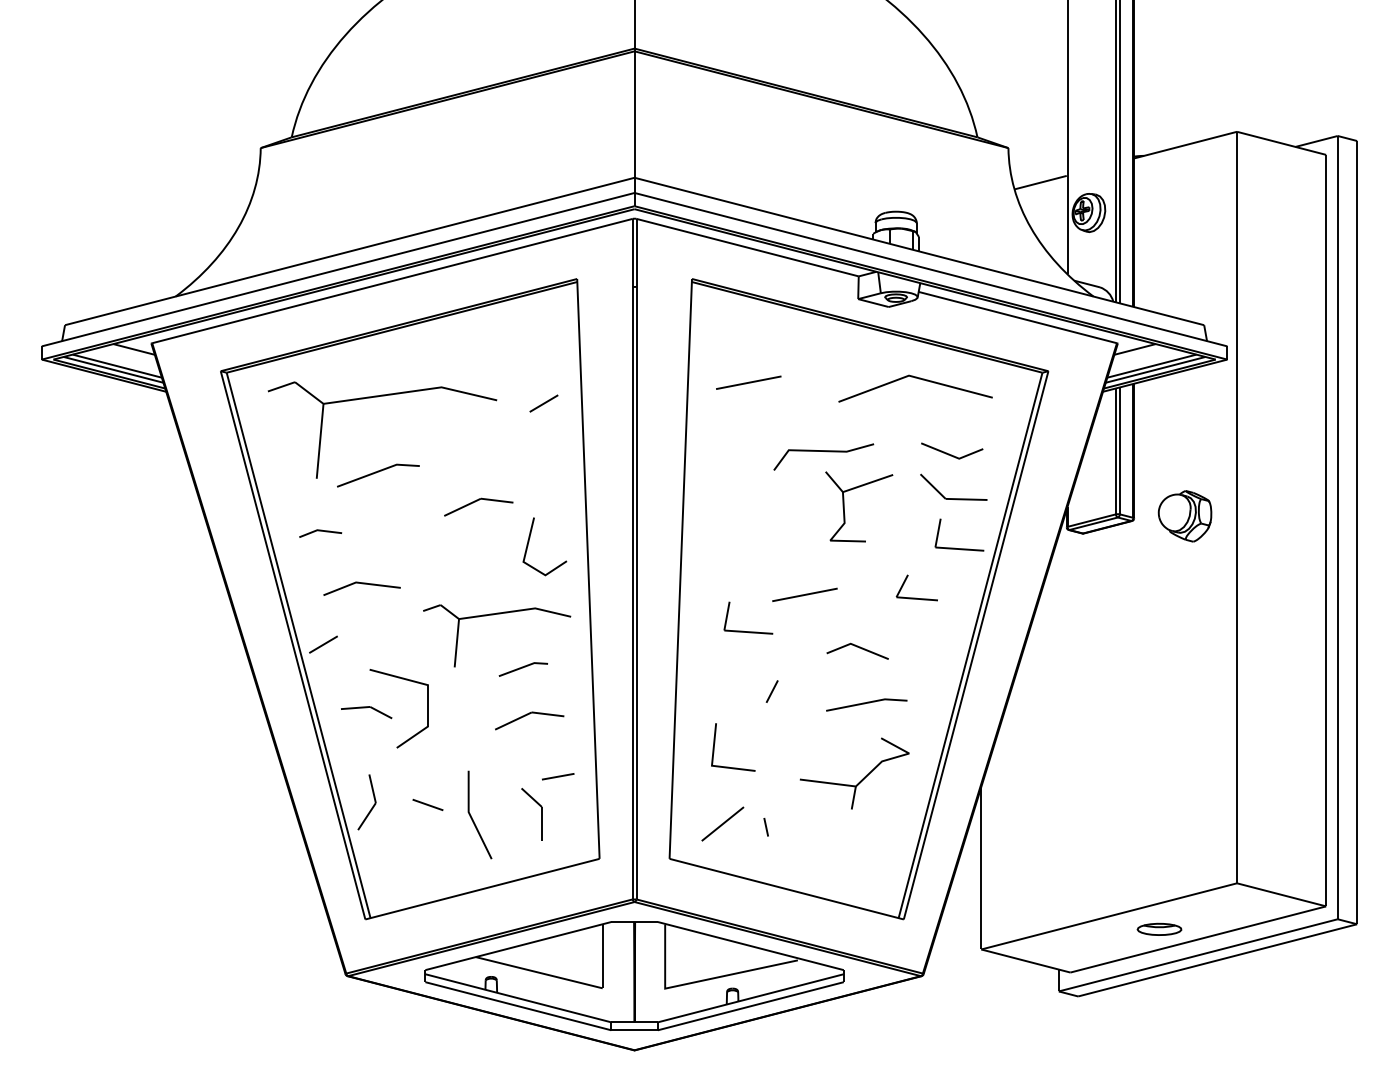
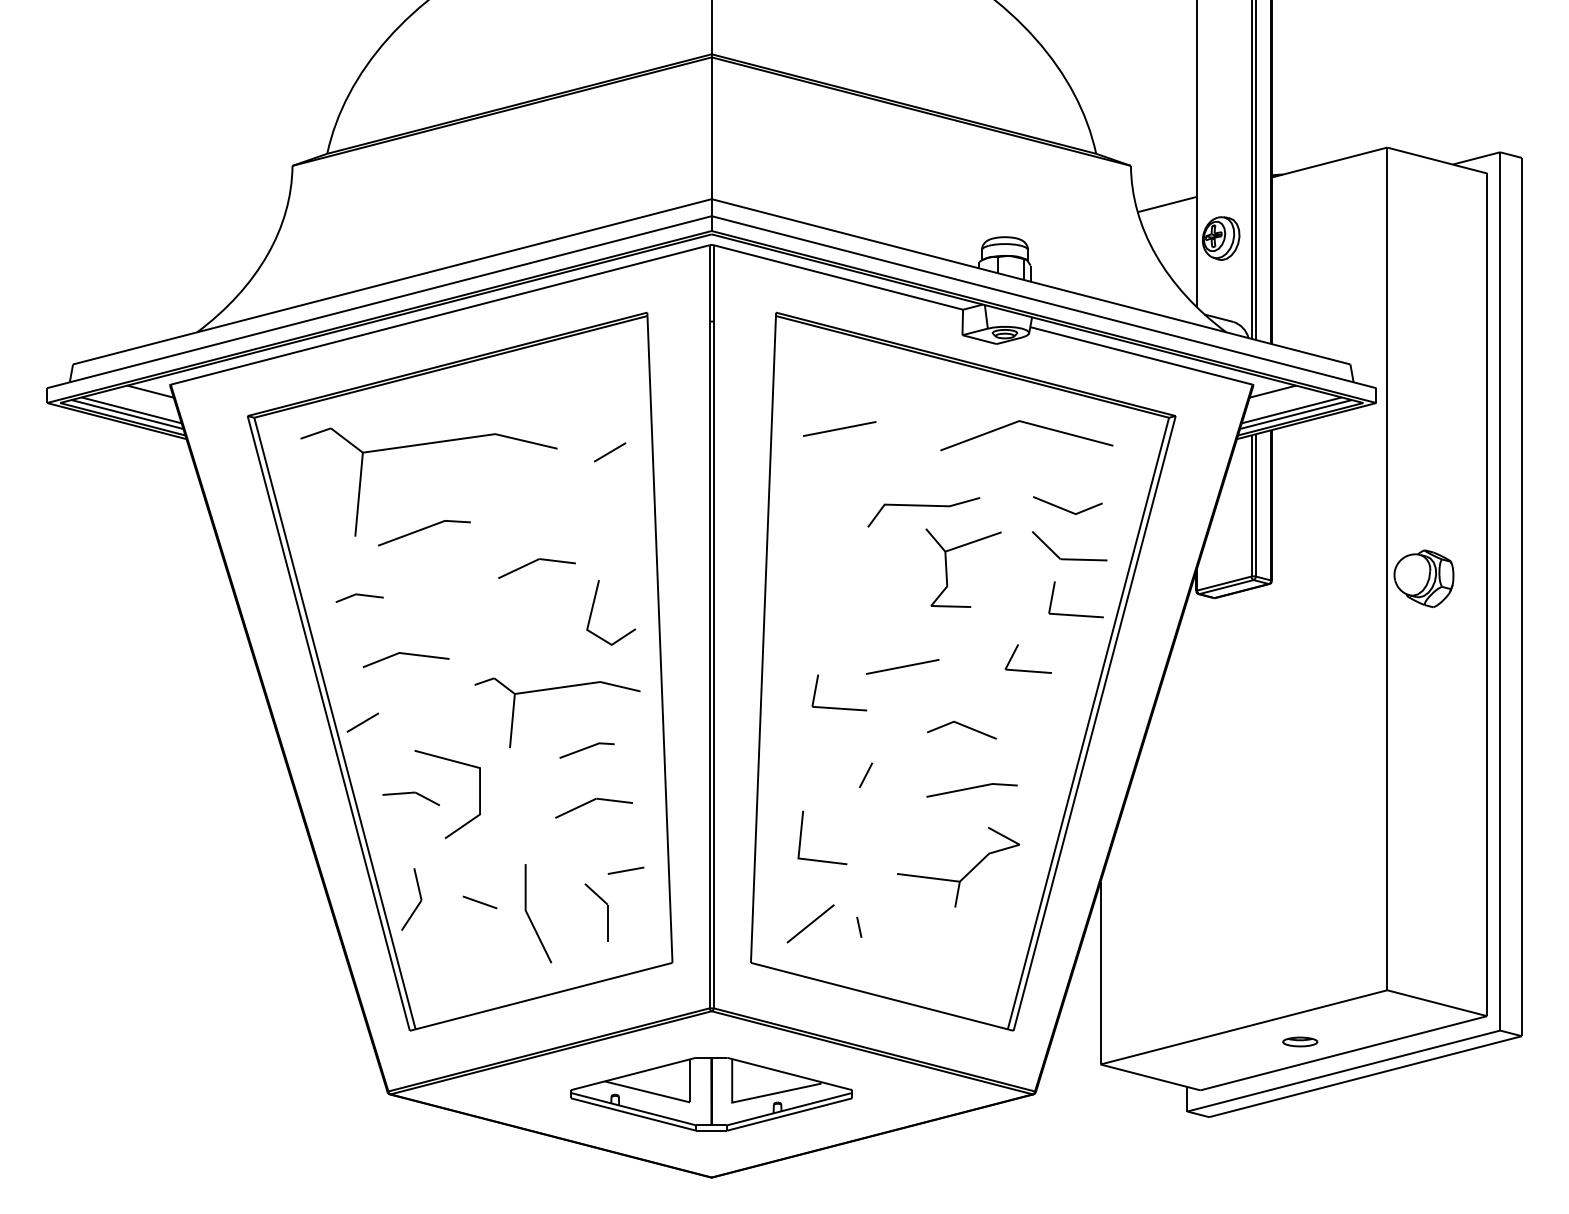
part: (1184, 516) -> (1423, 578), moved
part: (1158, 928) -> (1299, 1041), size x0.7
part: (634, 975) -> (711, 1093), size x0.6

